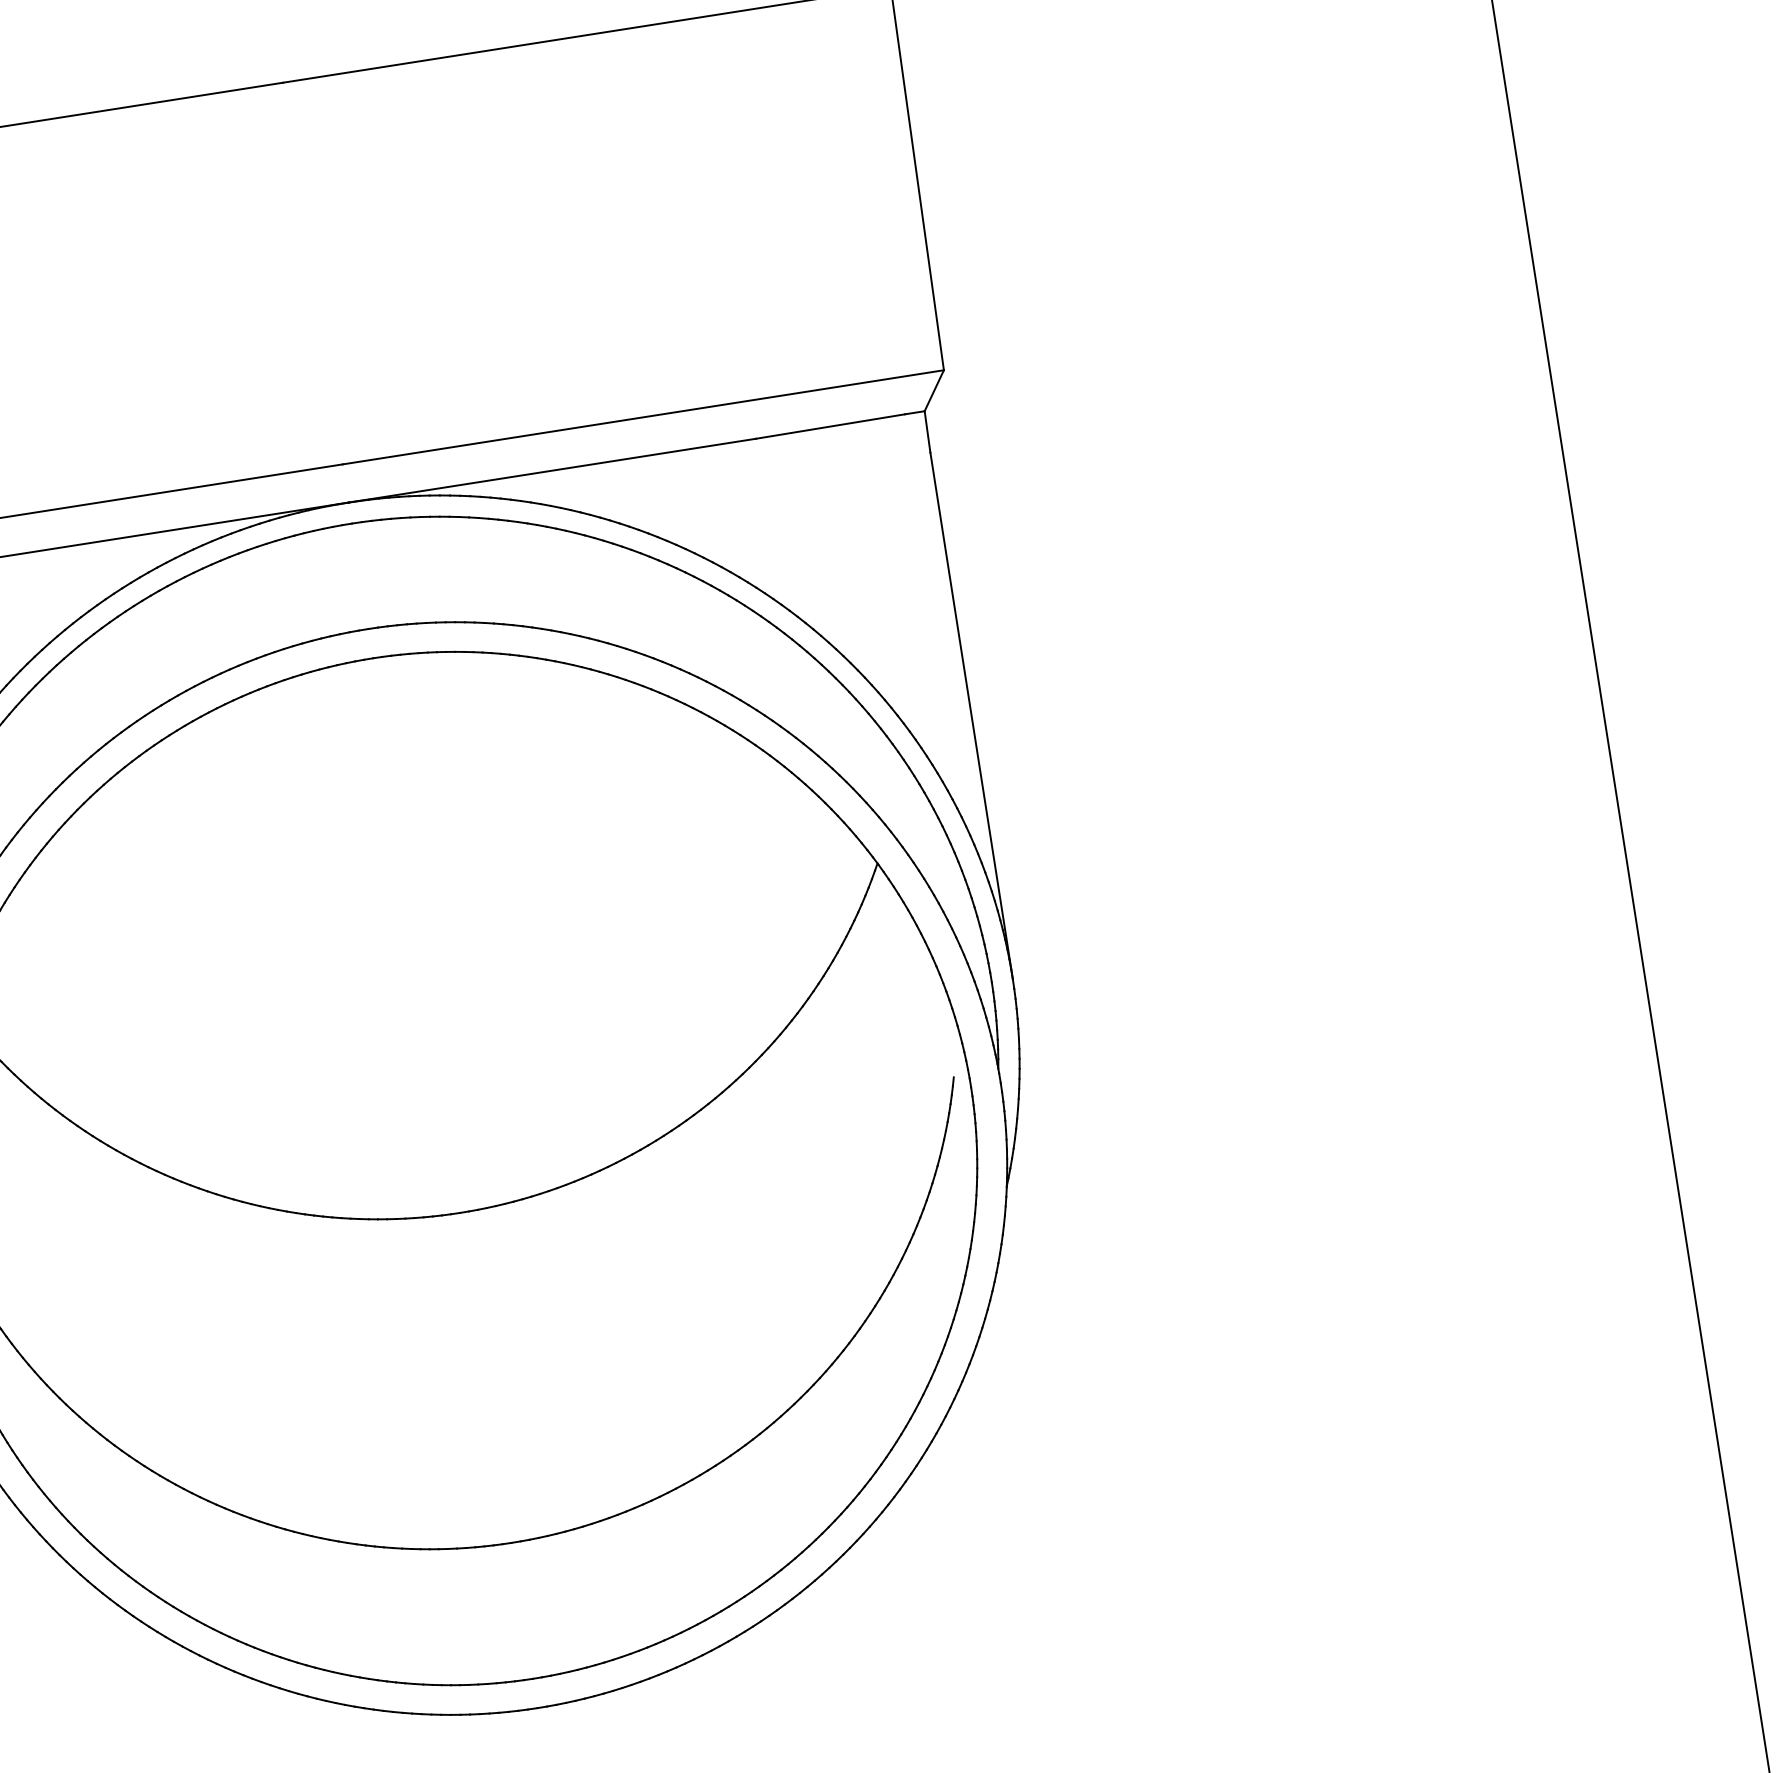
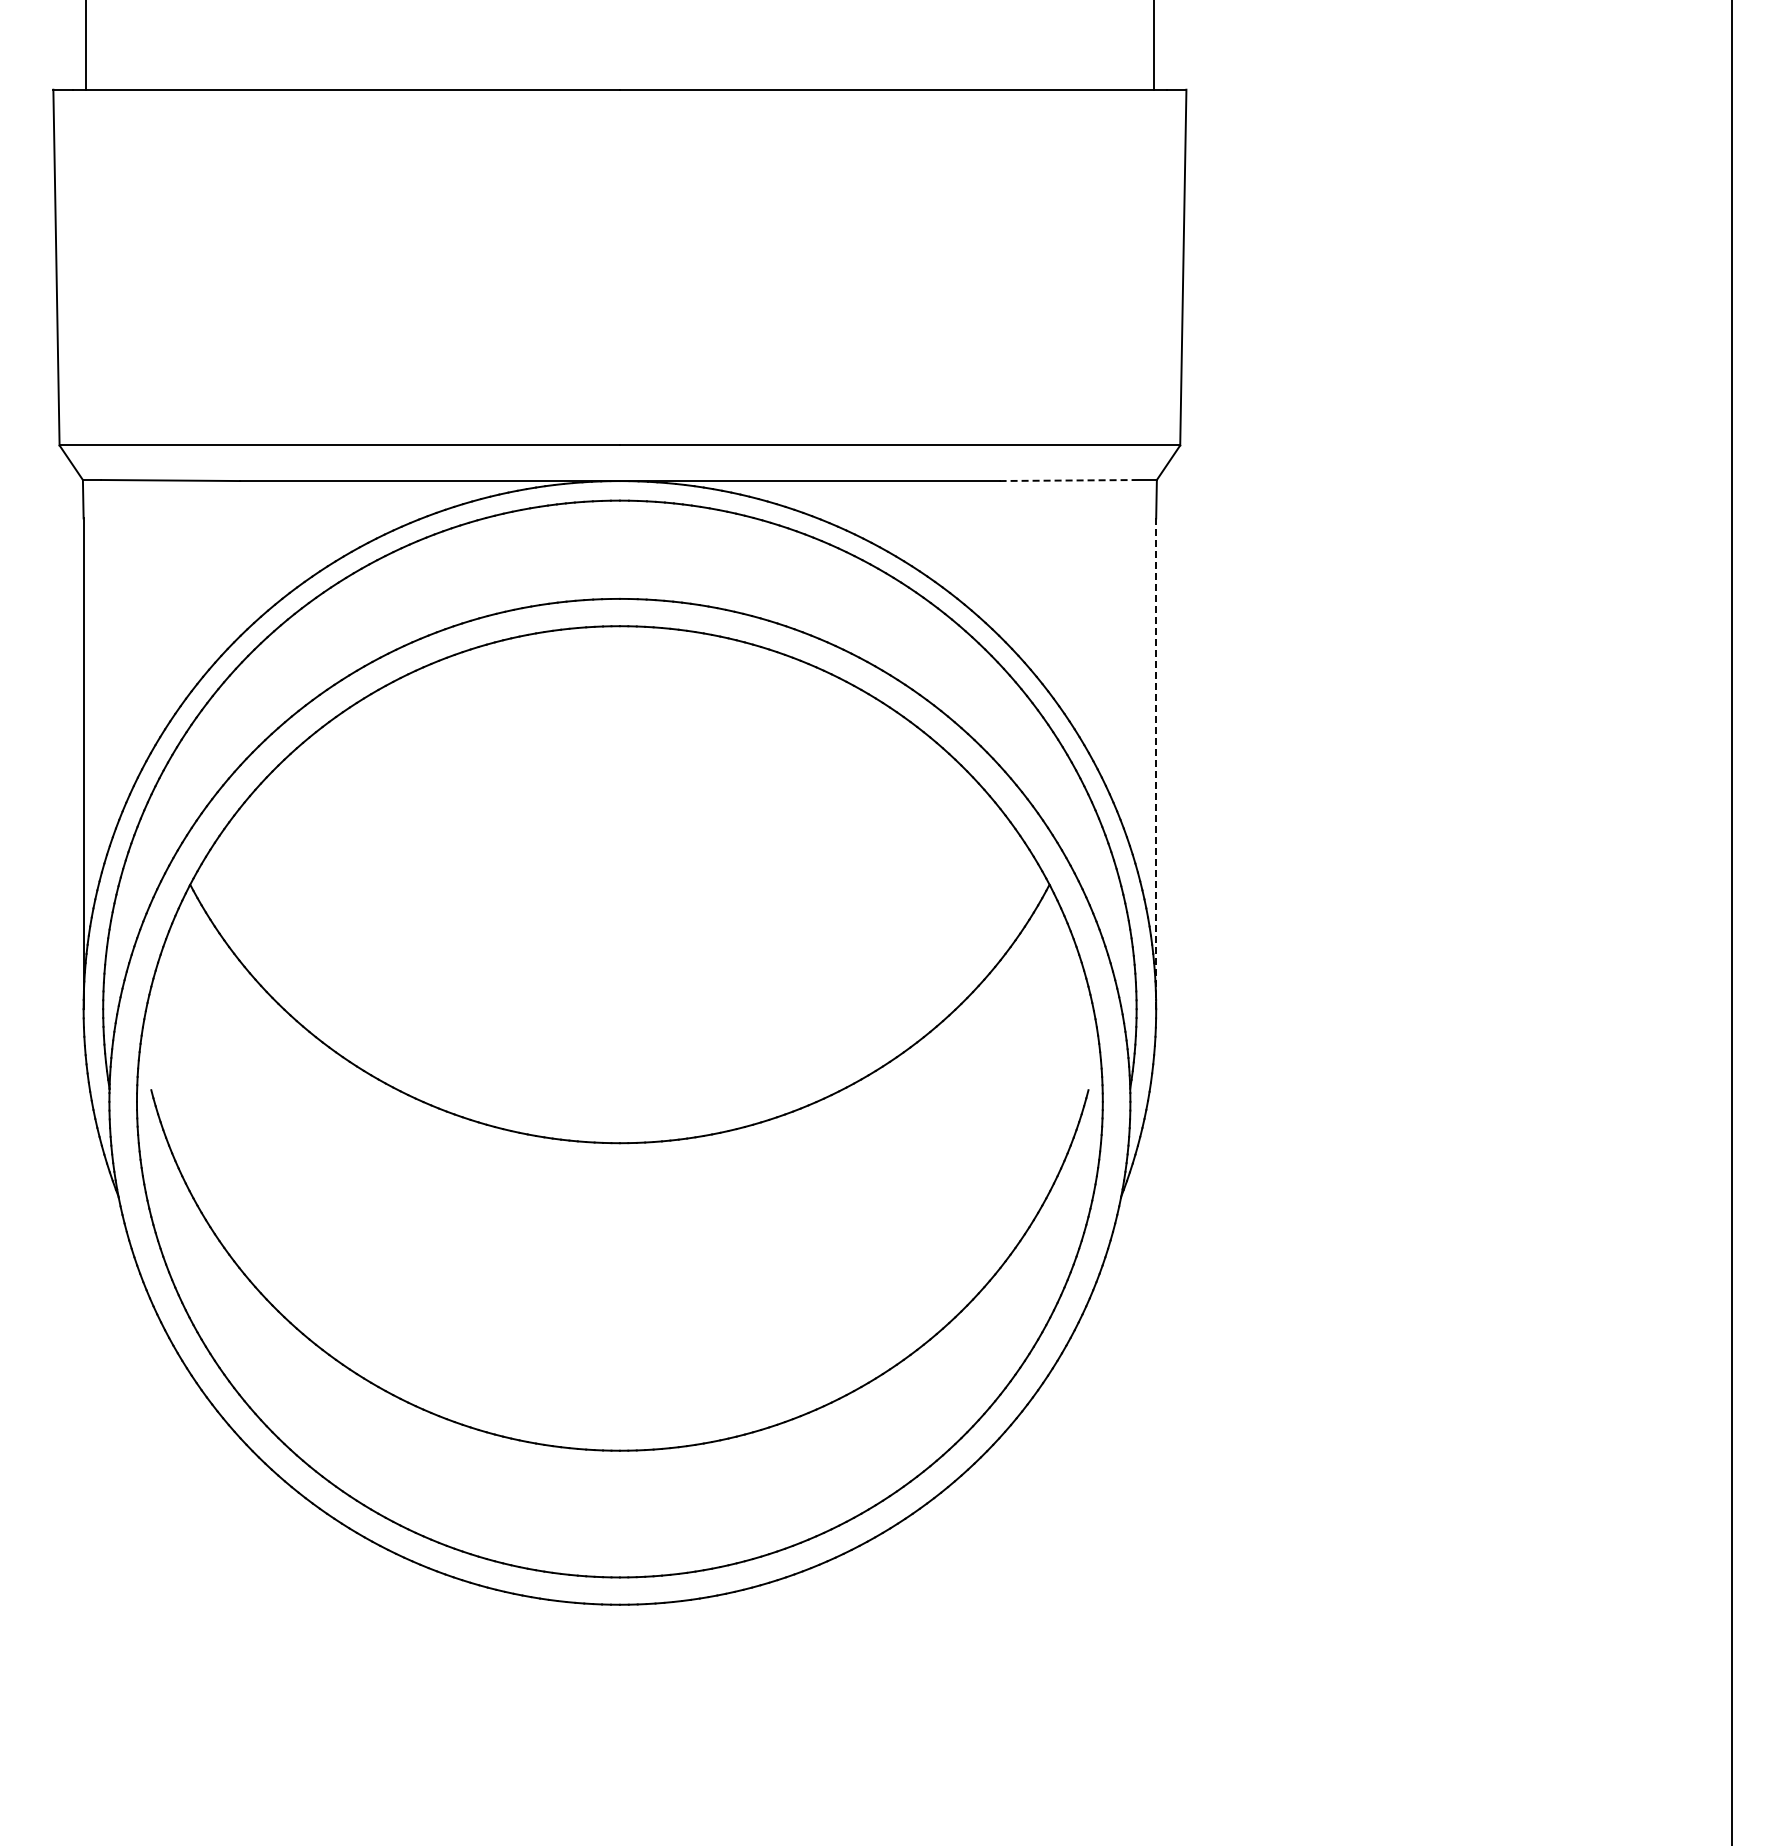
line: (829, 426) -> (1068, 480), solid -> dashed
line: (972, 716) -> (1156, 764), solid -> dashed

